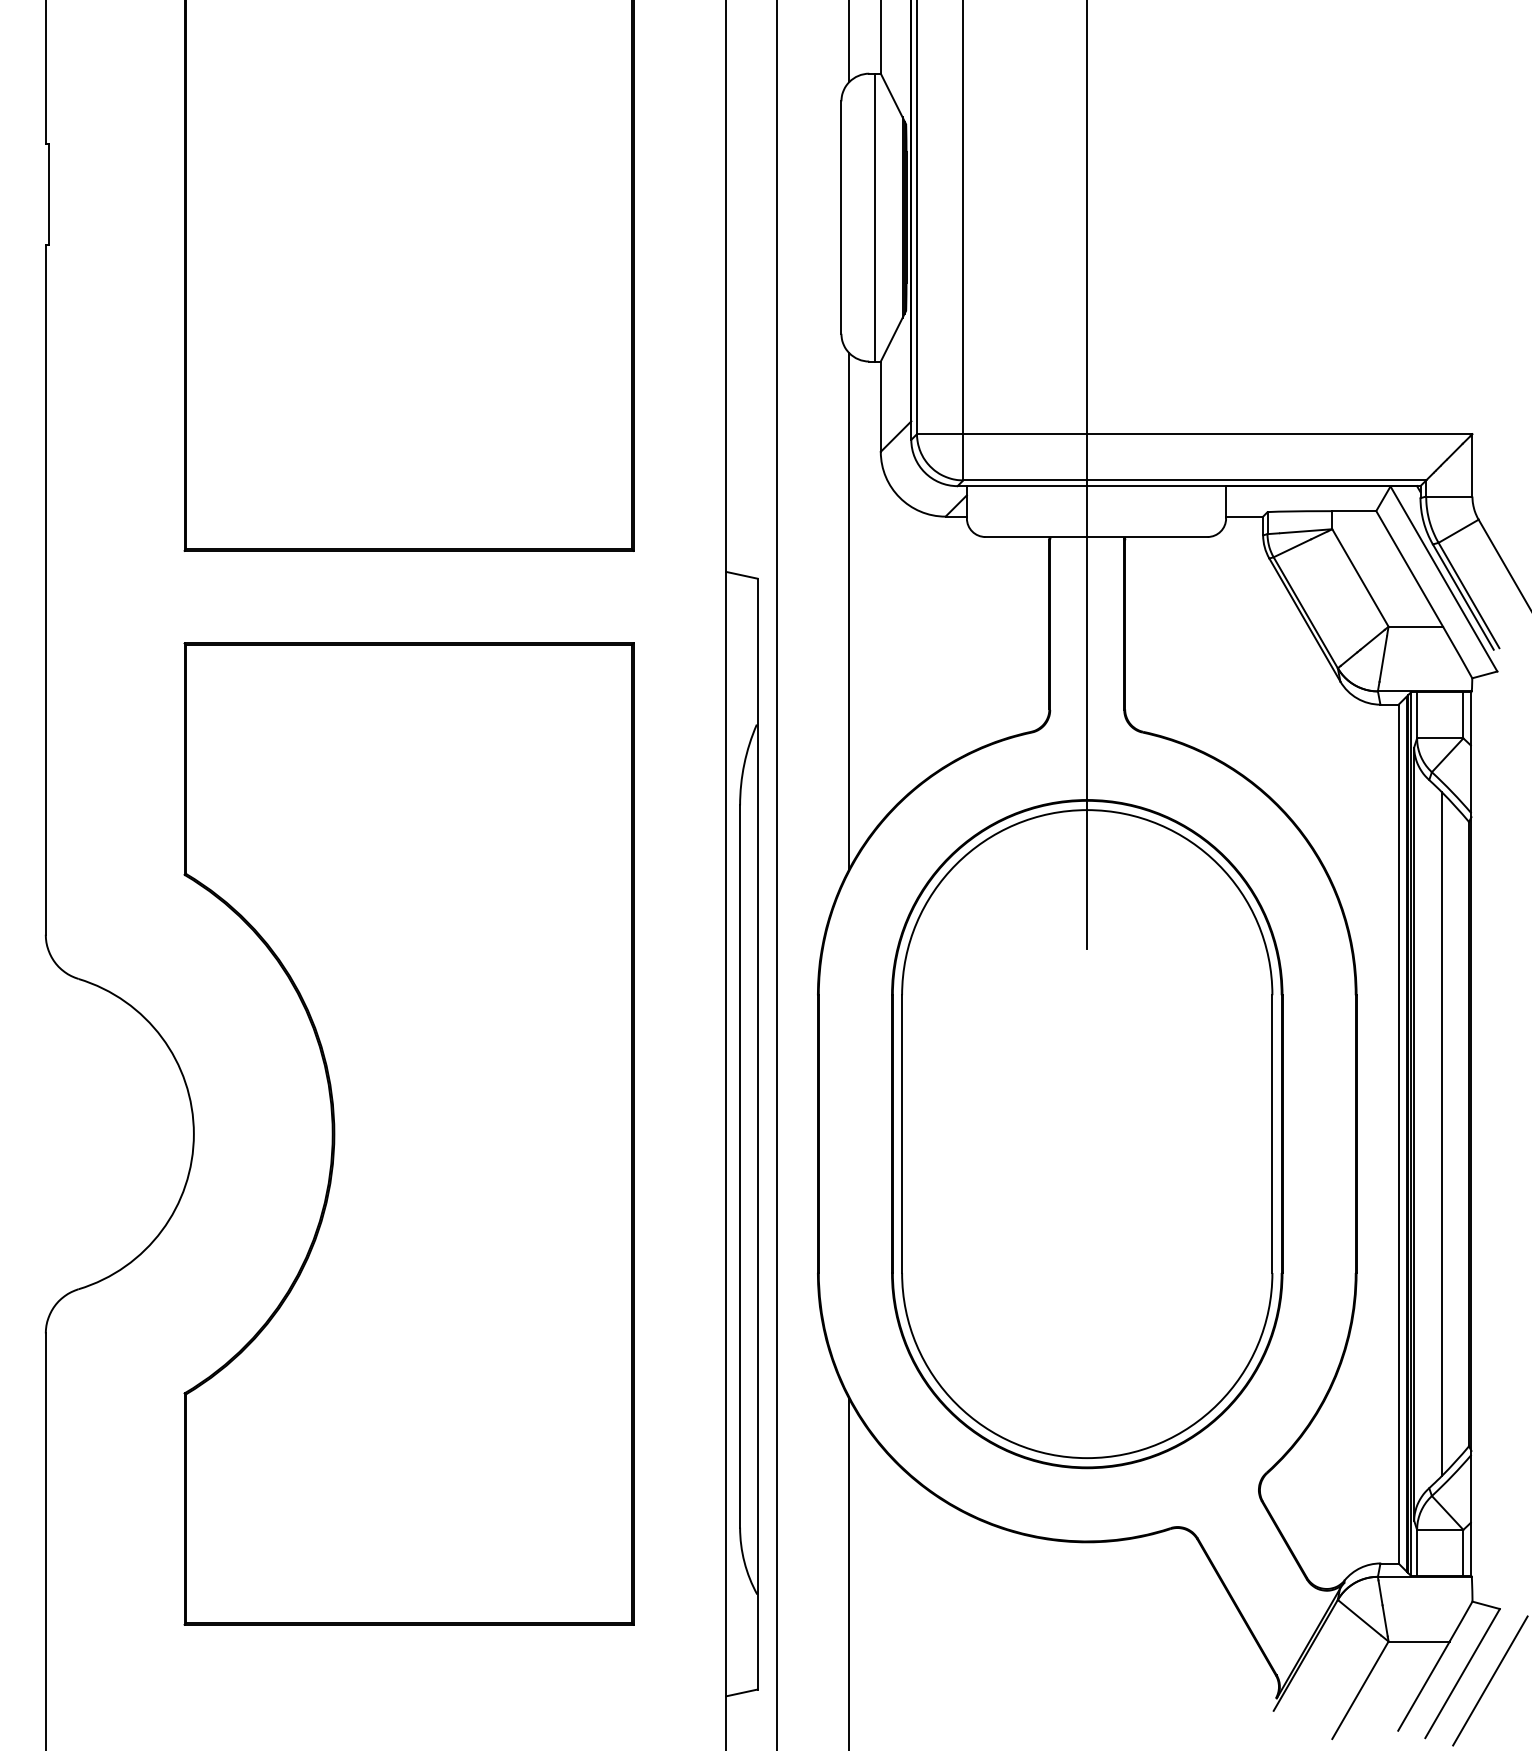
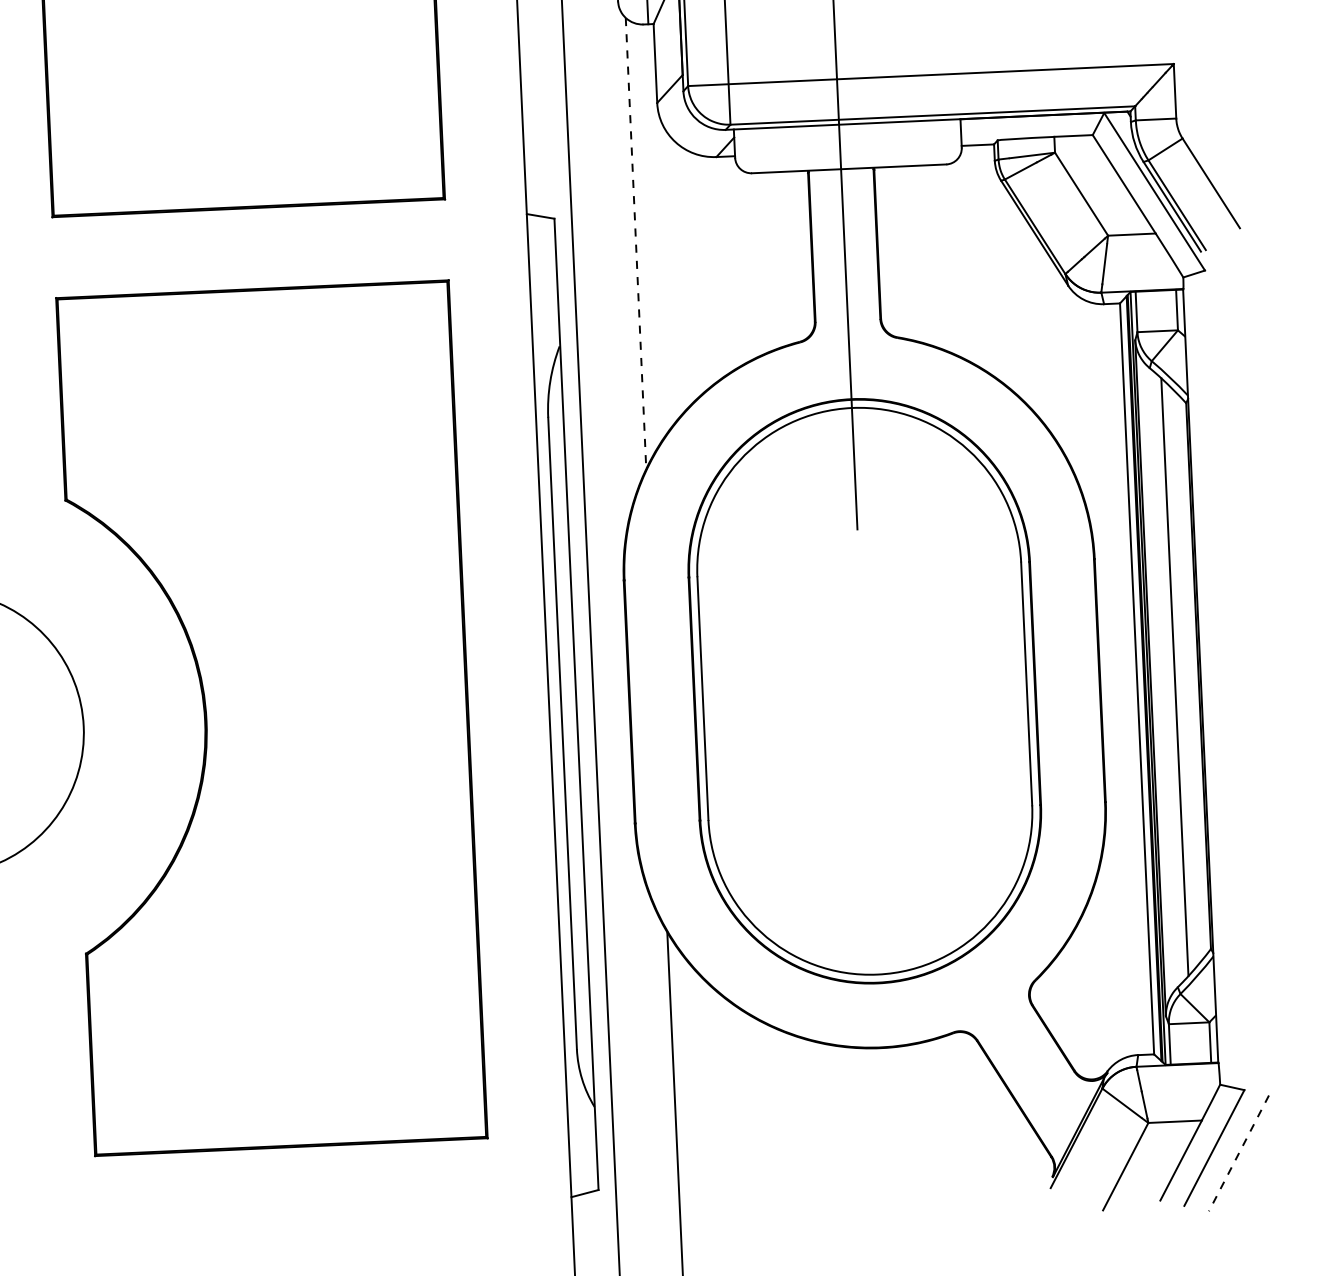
line: (849, 611) -> (636, 243), solid -> dashed
line: (1490, 1680) -> (1239, 1152), solid -> dashed

